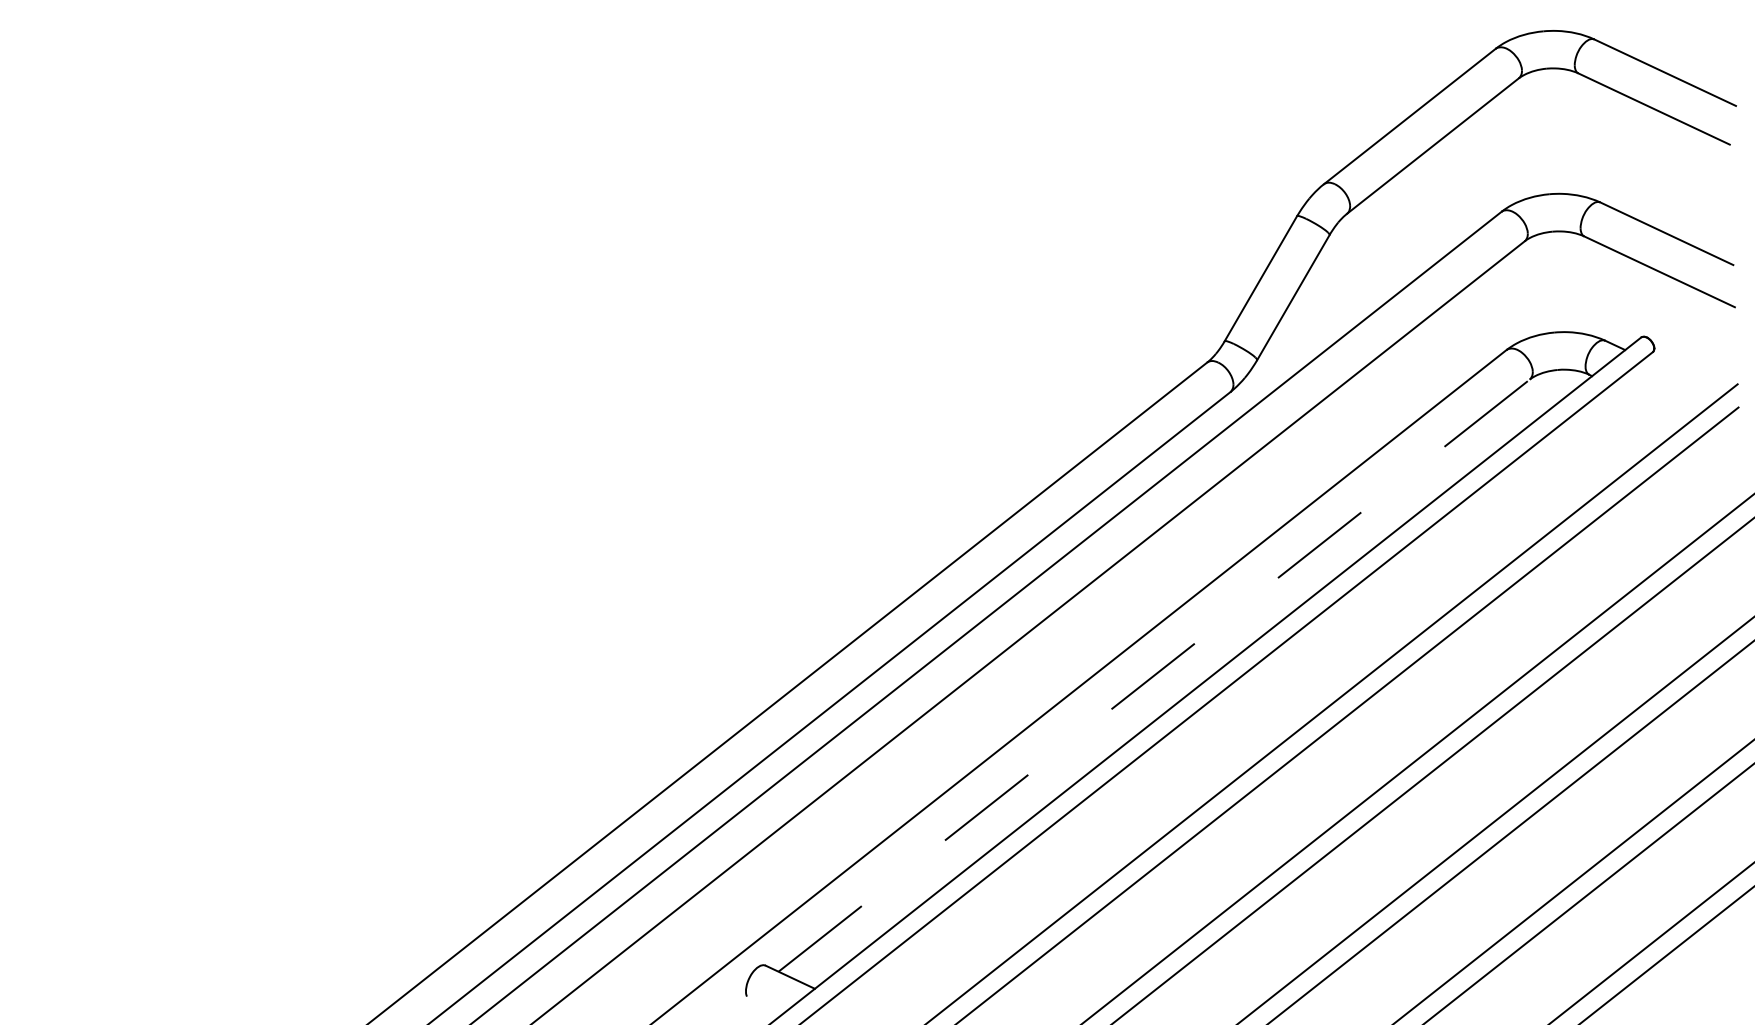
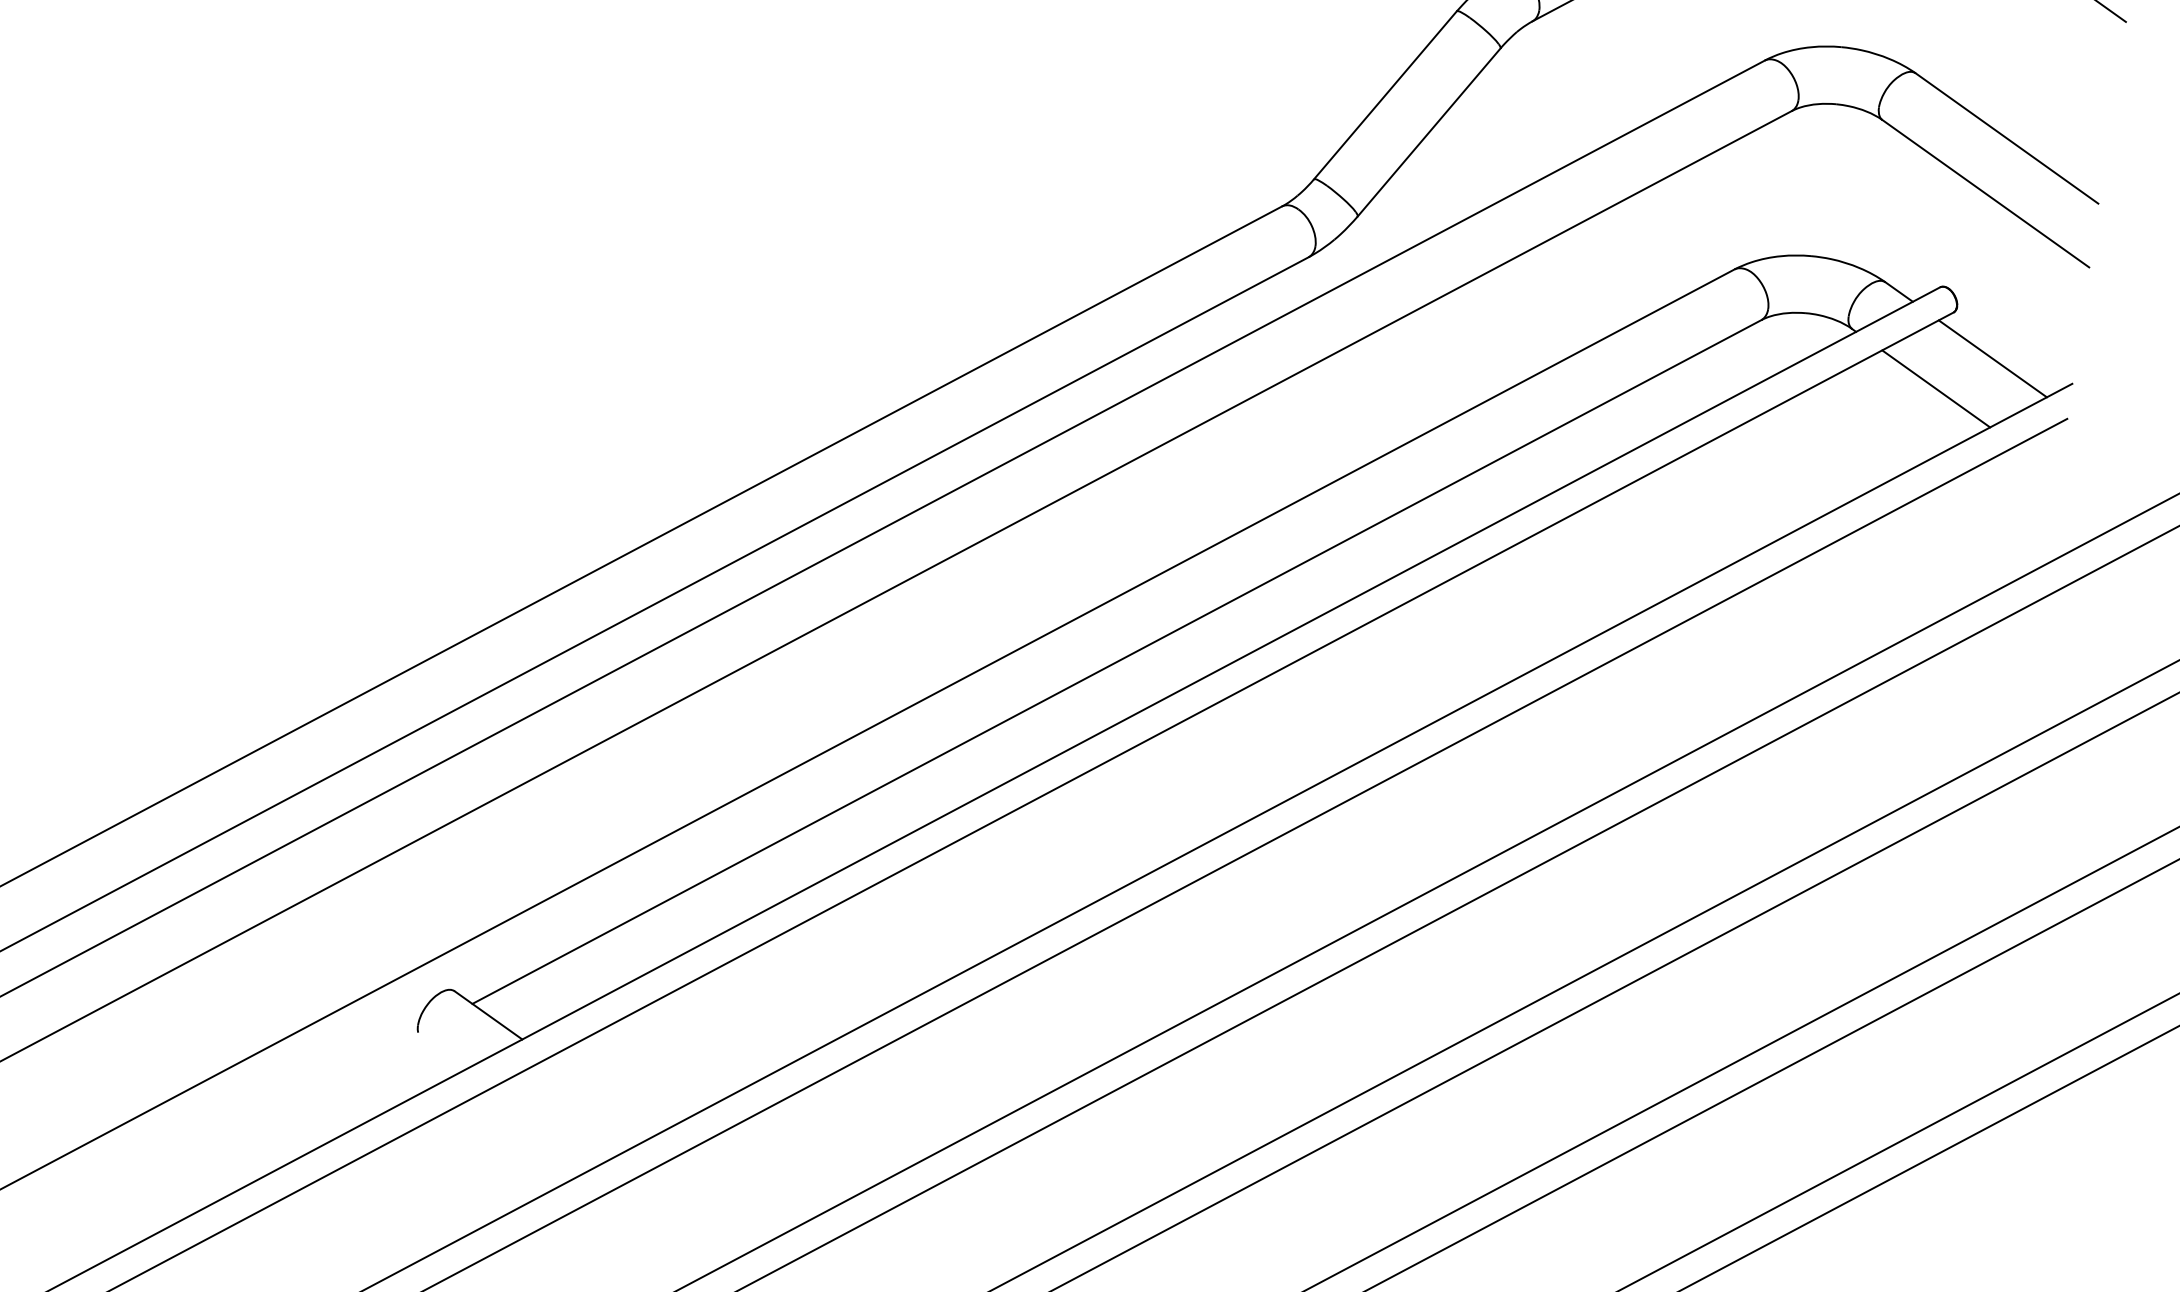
line: (1683, 377) -> (1992, 358), added
line: (1650, 403) -> (1936, 388), added
line: (1154, 675) -> (1117, 661), dashed -> solid

